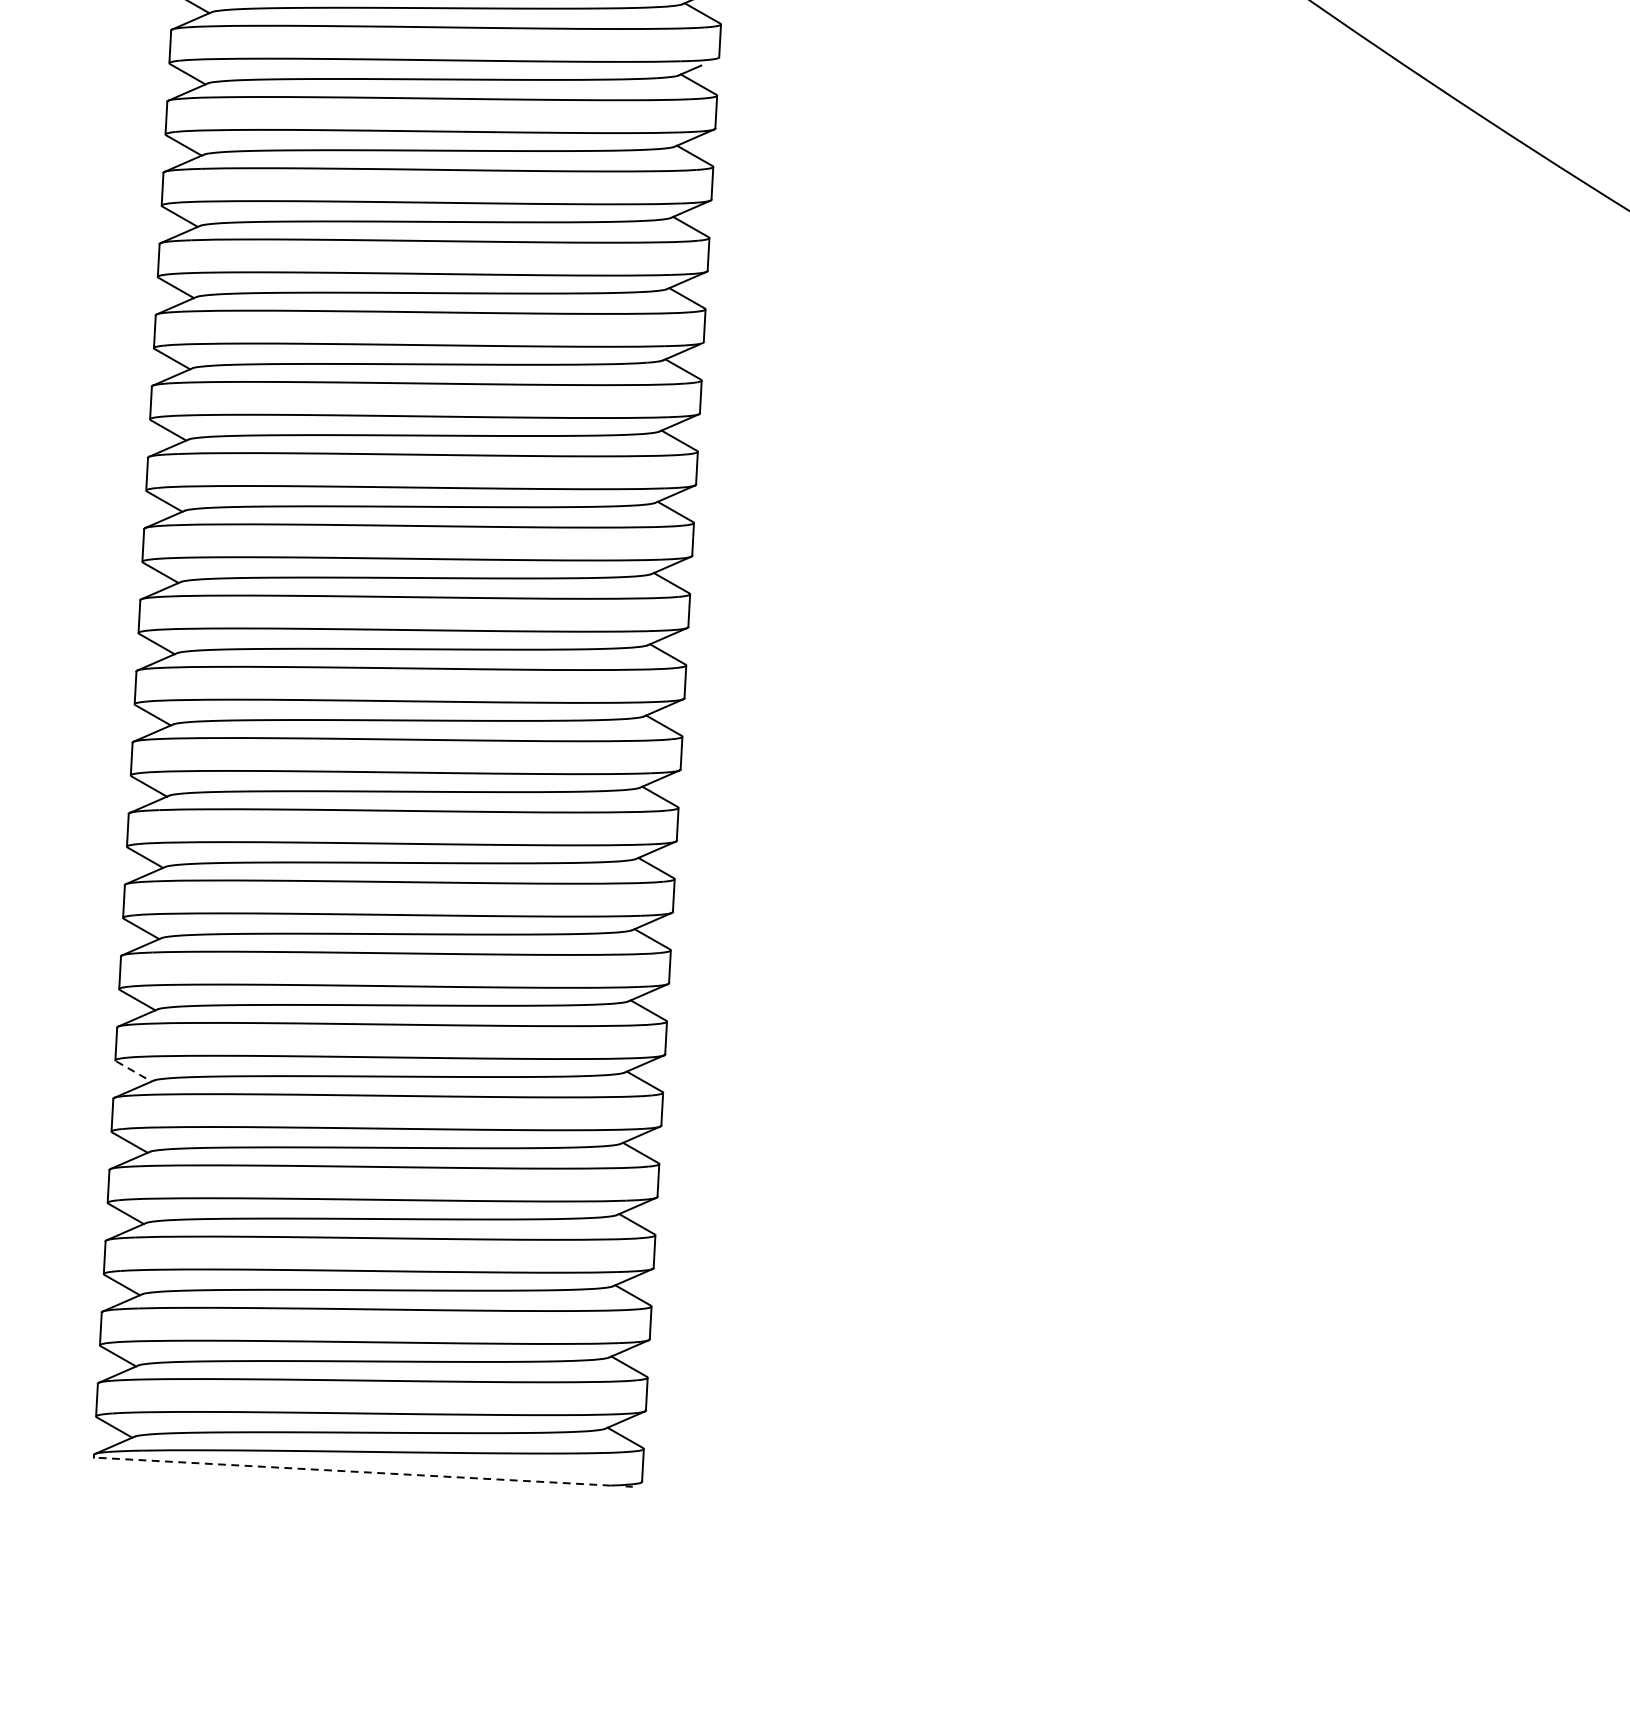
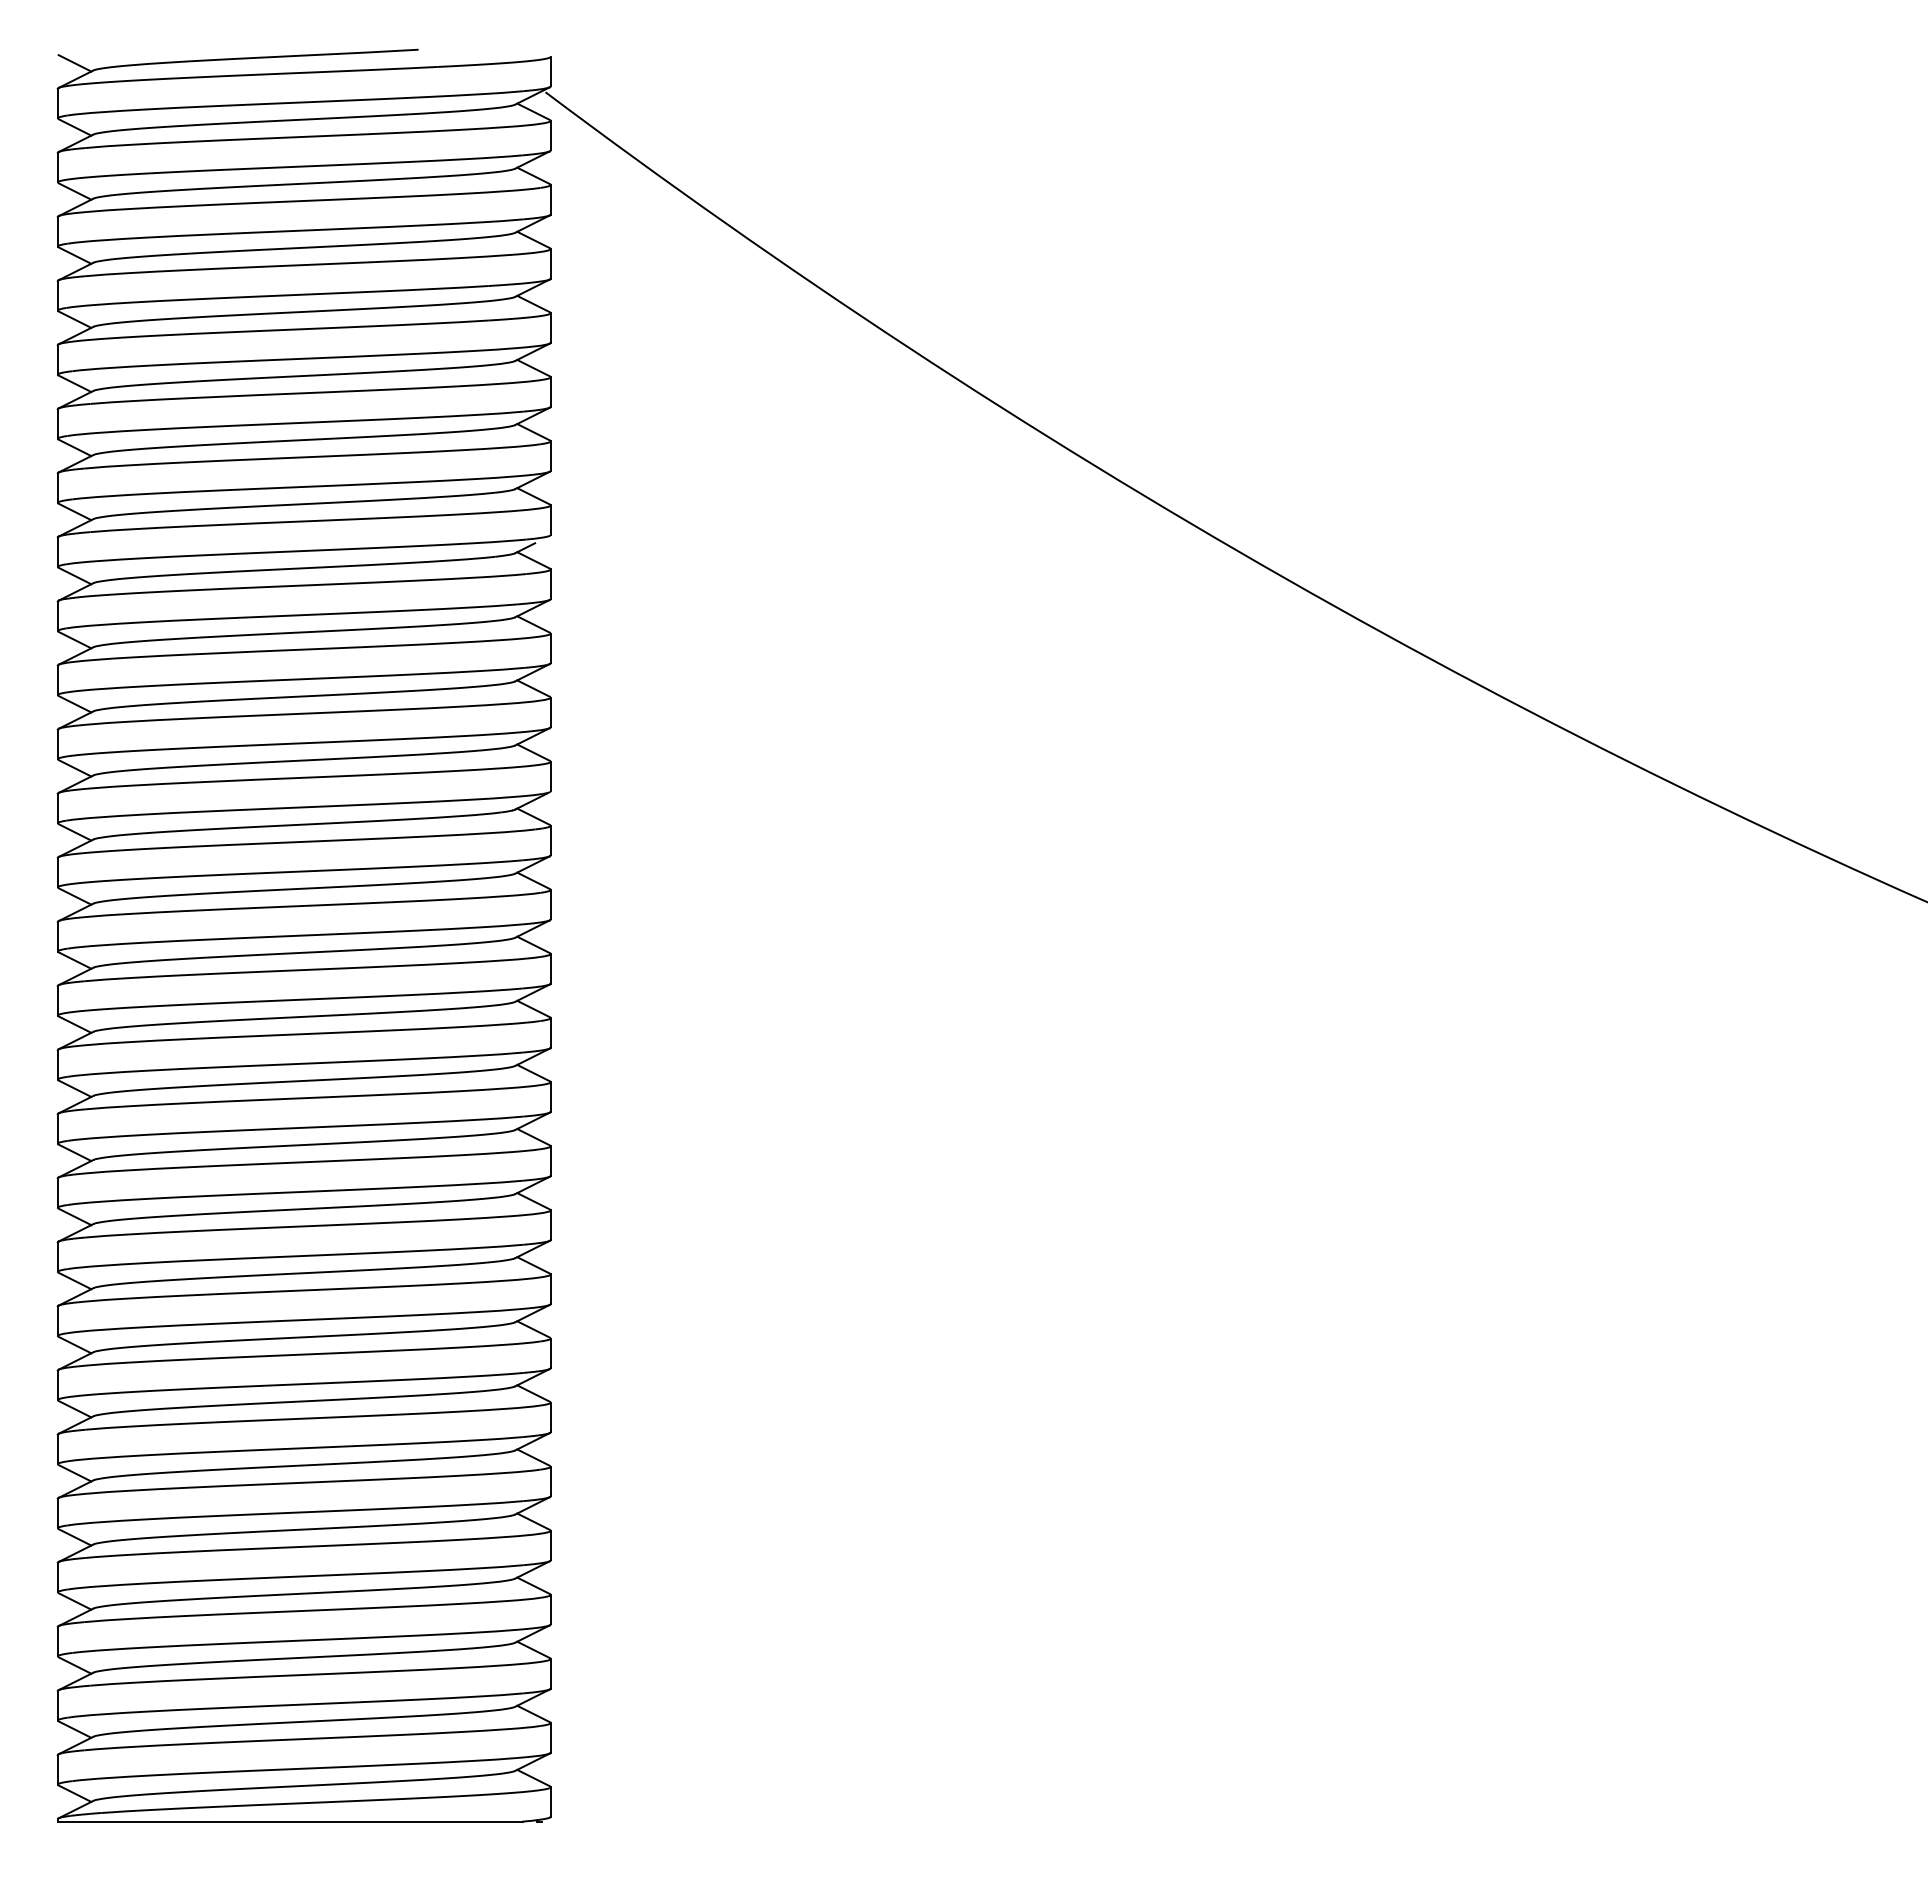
line: (134, 1071) -> (75, 1473), dashed -> solid
line: (351, 1471) -> (289, 1821), dashed -> solid

